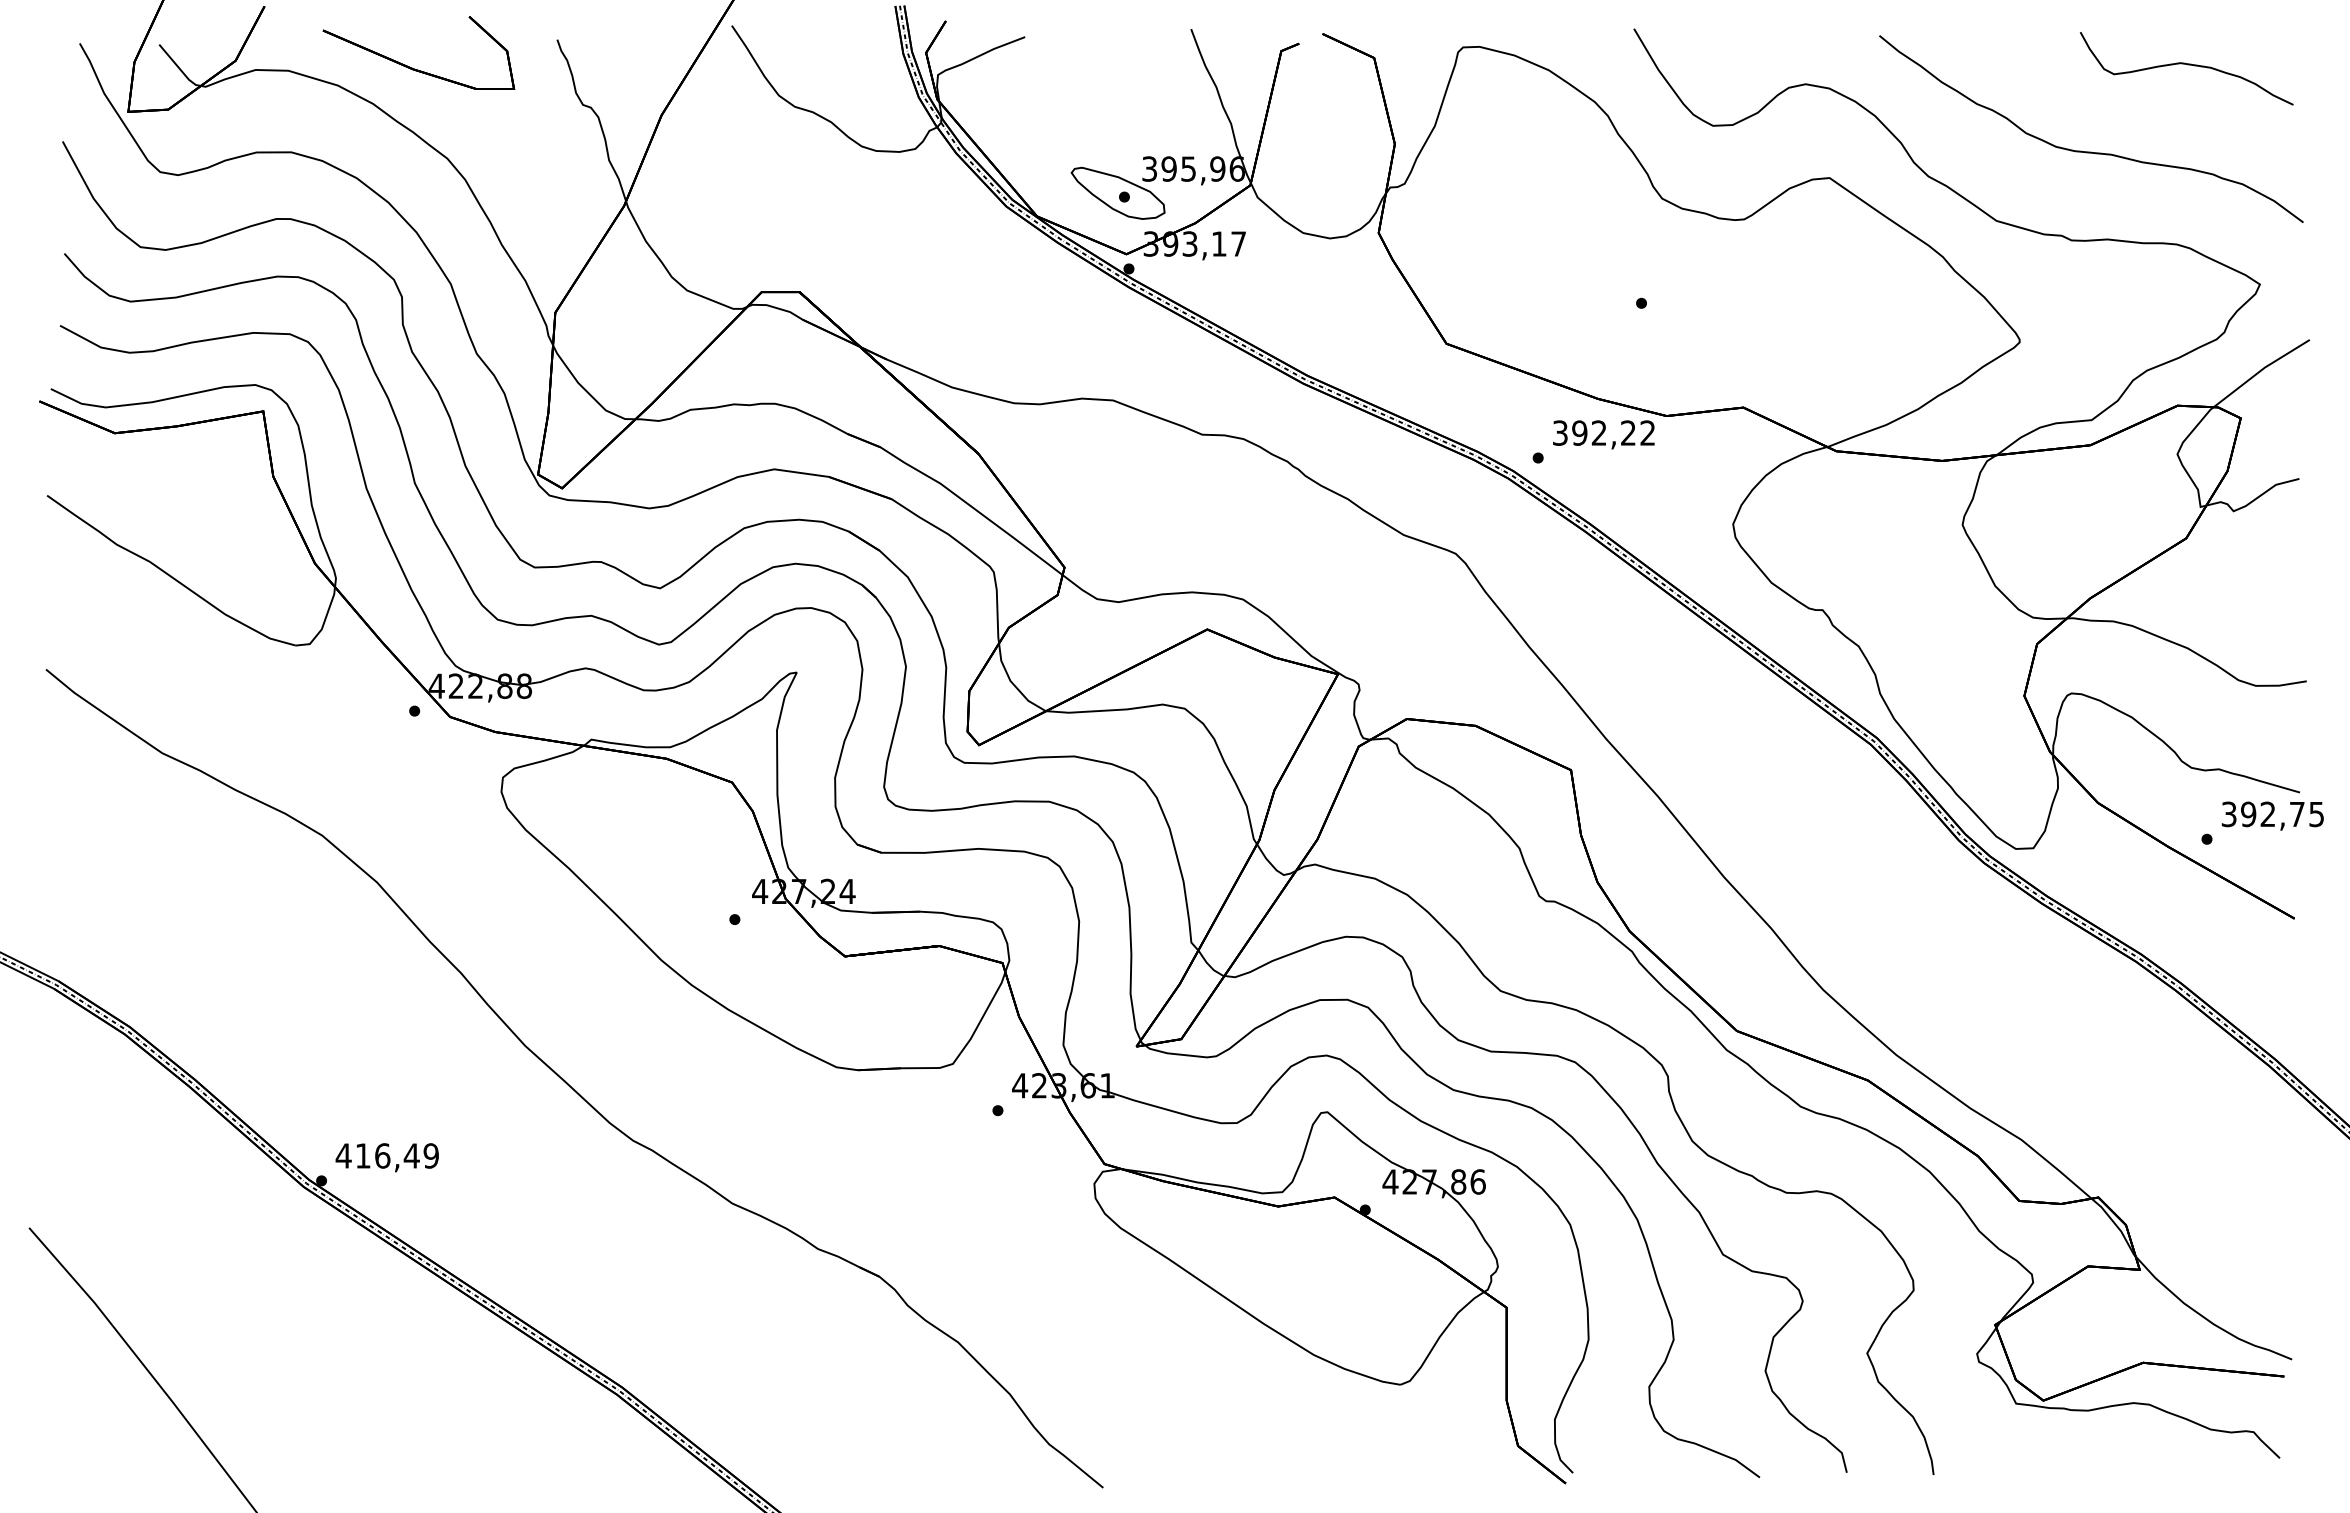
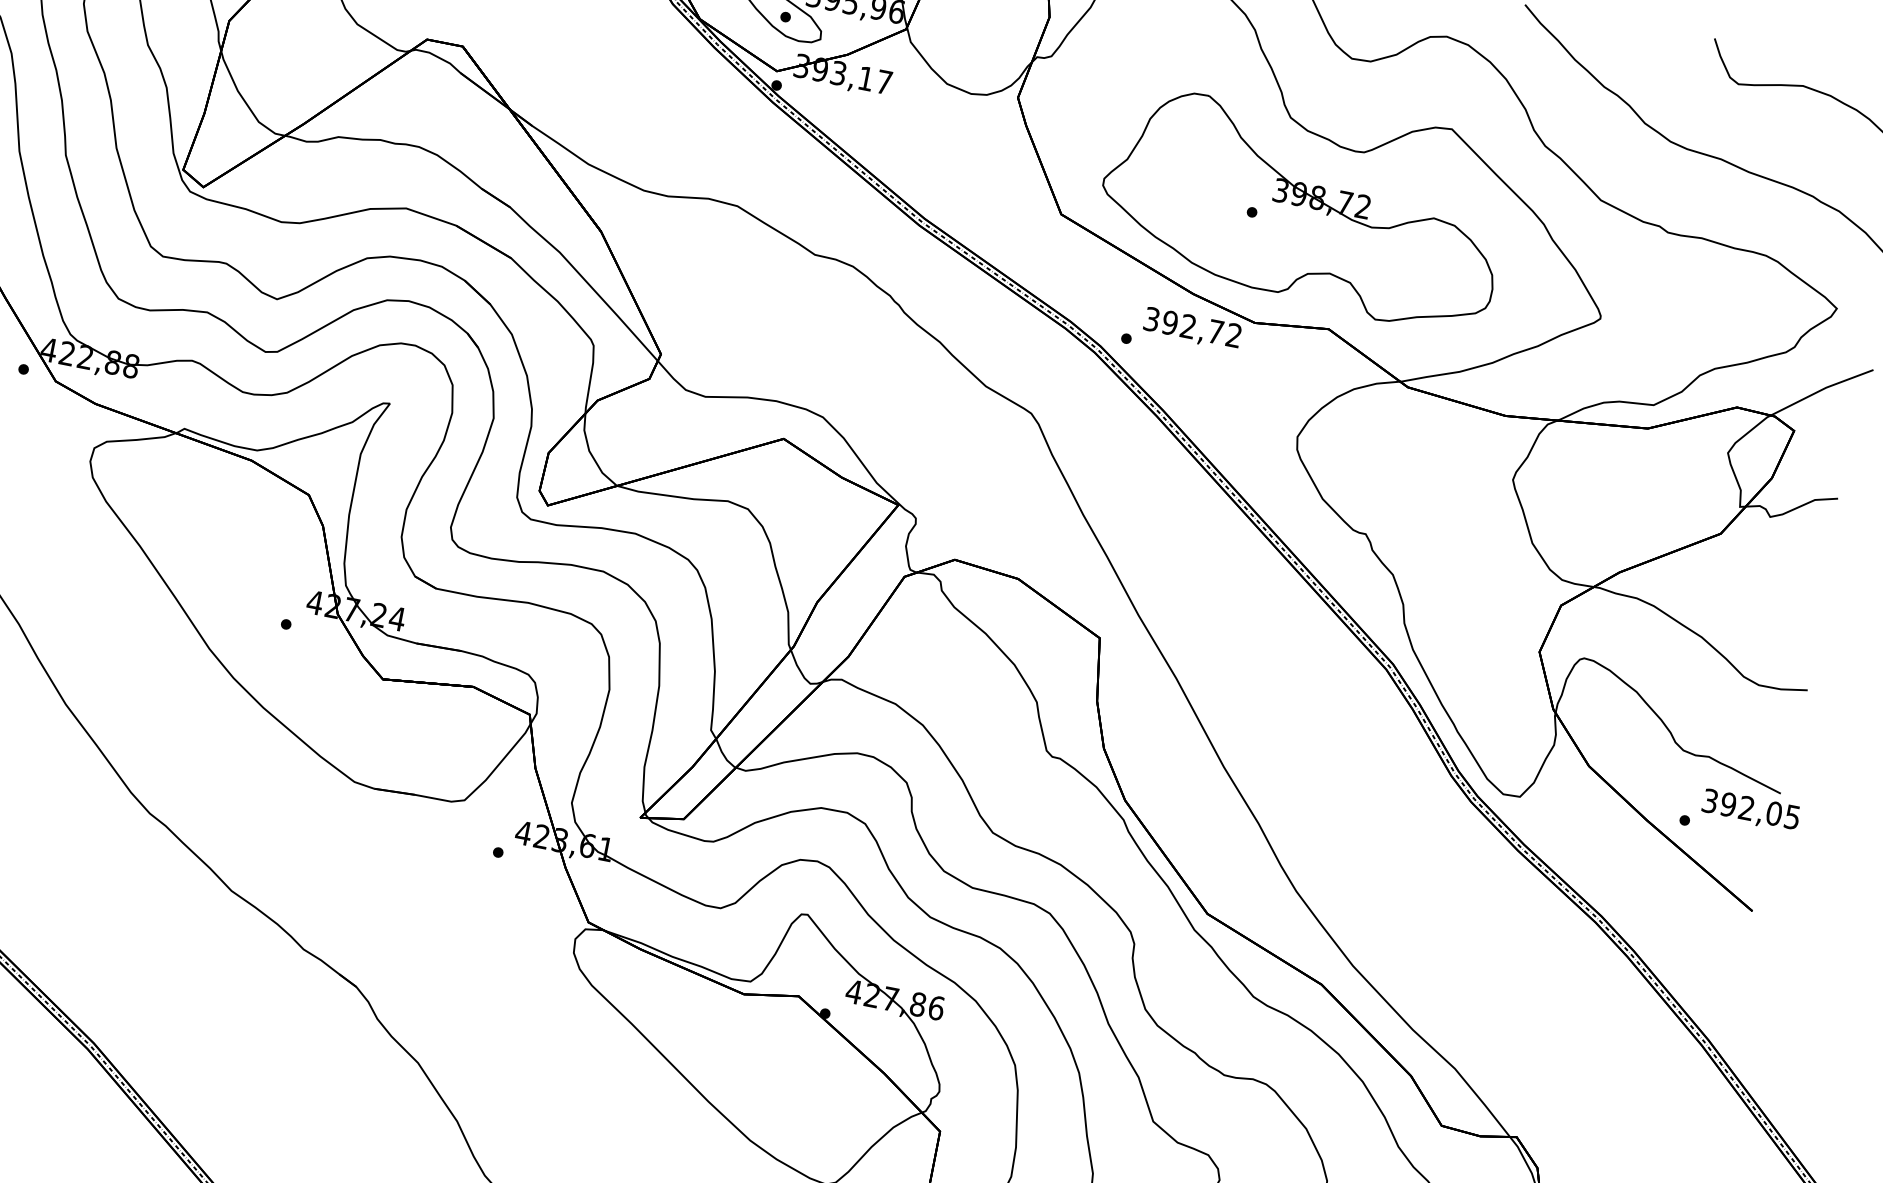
part: (1693, 290) -> (1303, 209), added
text: (1628, 432) -> (1216, 331), 392,22 -> 392,72
text: (2296, 814) -> (1773, 813), 392,75 -> 392,05

